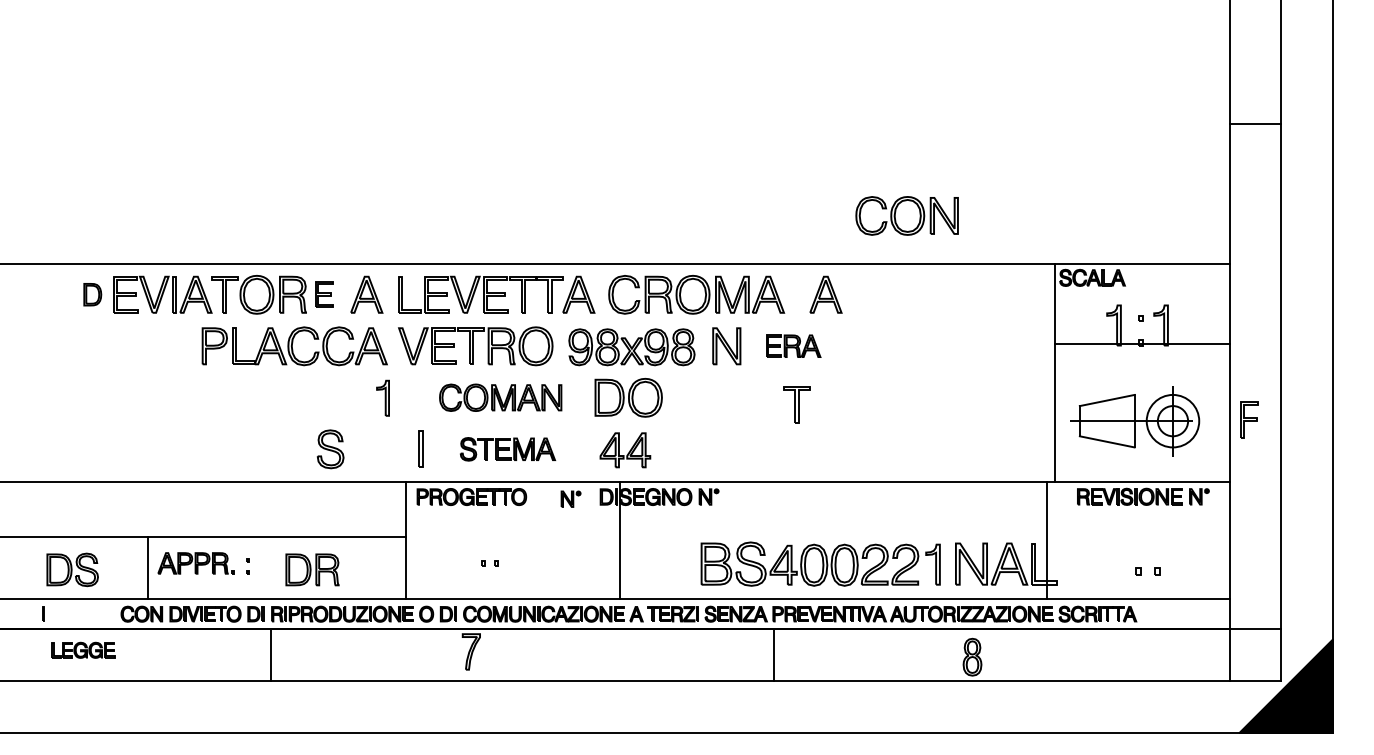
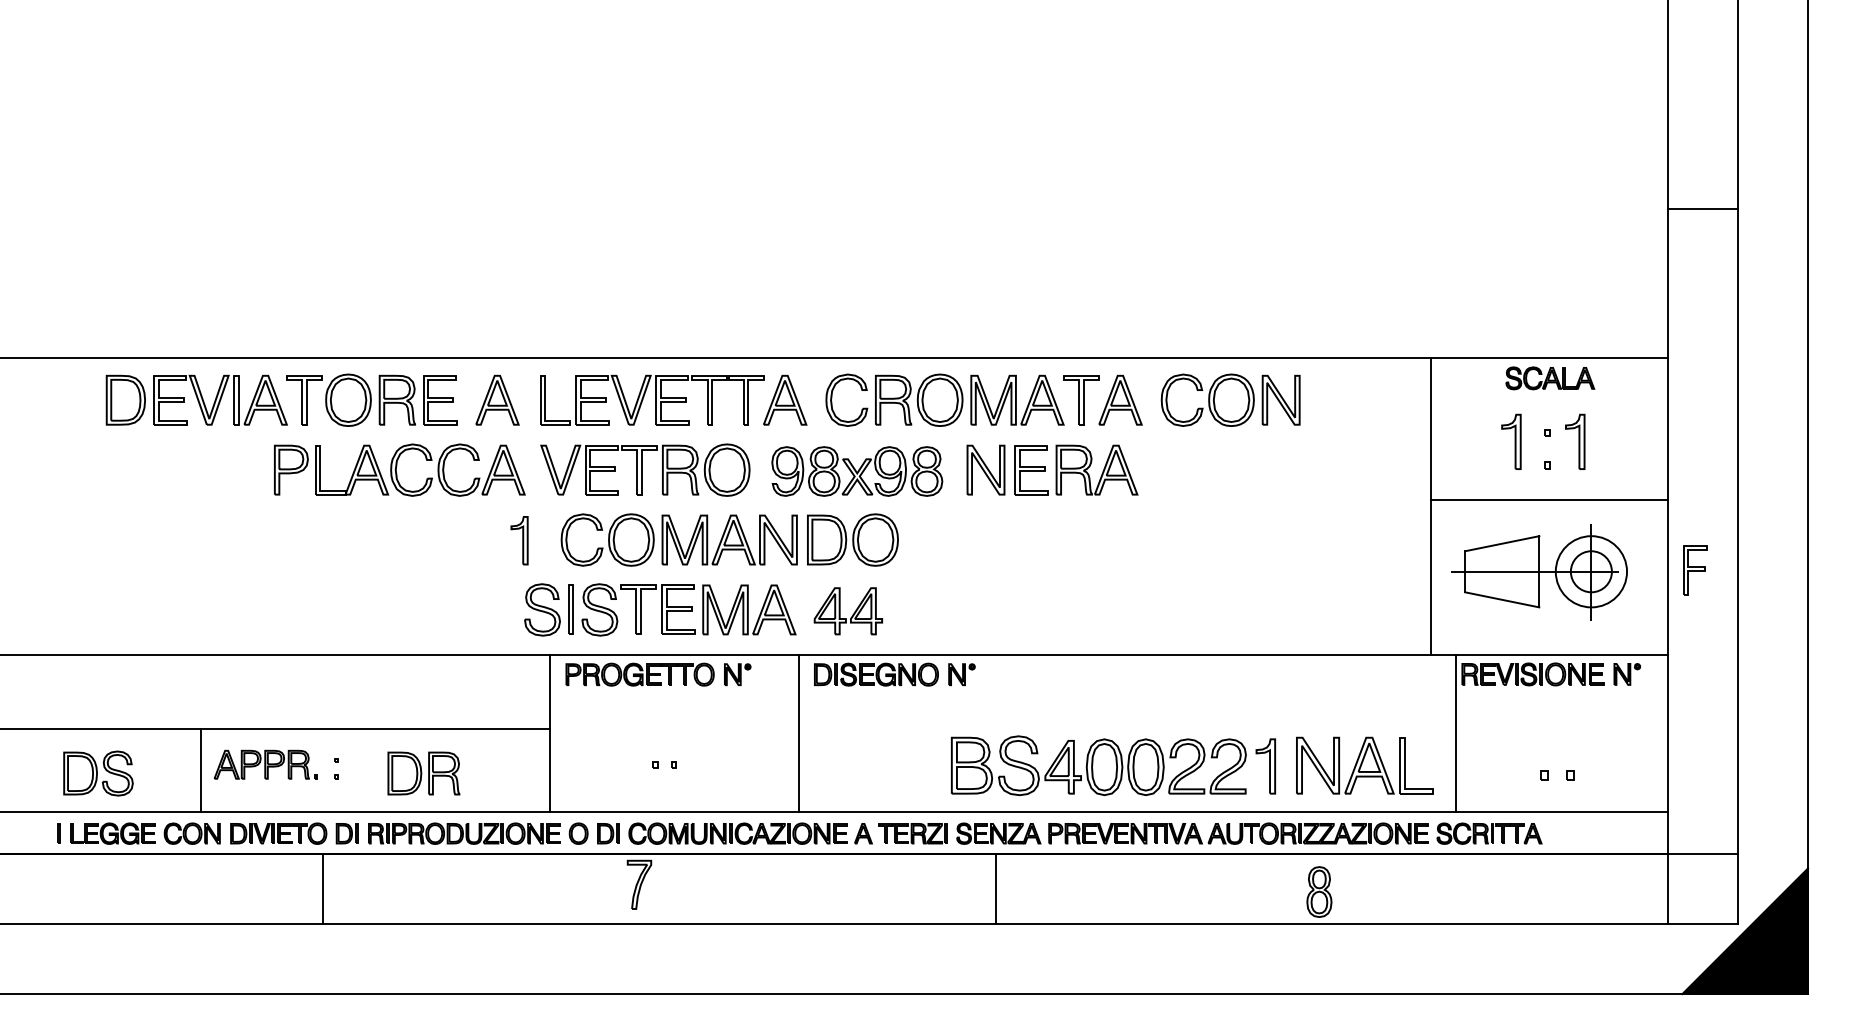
line: (1255, 123) -> (1703, 209), moved
part: (906, 215) -> (1230, 399), moved
part: (1092, 278) -> (1550, 378), moved
part: (92, 294) -> (125, 399), size x1.67
part: (324, 294) -> (440, 400), size x1.43
line: (1142, 344) -> (1549, 499), moved
part: (793, 345) -> (1076, 469), size x1.67
part: (500, 397) -> (678, 539), size x1.43
part: (797, 404) -> (1081, 400), moved
part: (330, 448) -> (542, 609), moved
part: (507, 448) -> (688, 609), size x1.67
part: (570, 499) -> (737, 674), moved
line: (619, 540) -> (798, 733), moved
line: (1046, 540) -> (1455, 733), moved
part: (83, 650) -> (112, 833), moved
line: (271, 655) -> (323, 889), moved
line: (774, 655) -> (995, 889), moved

